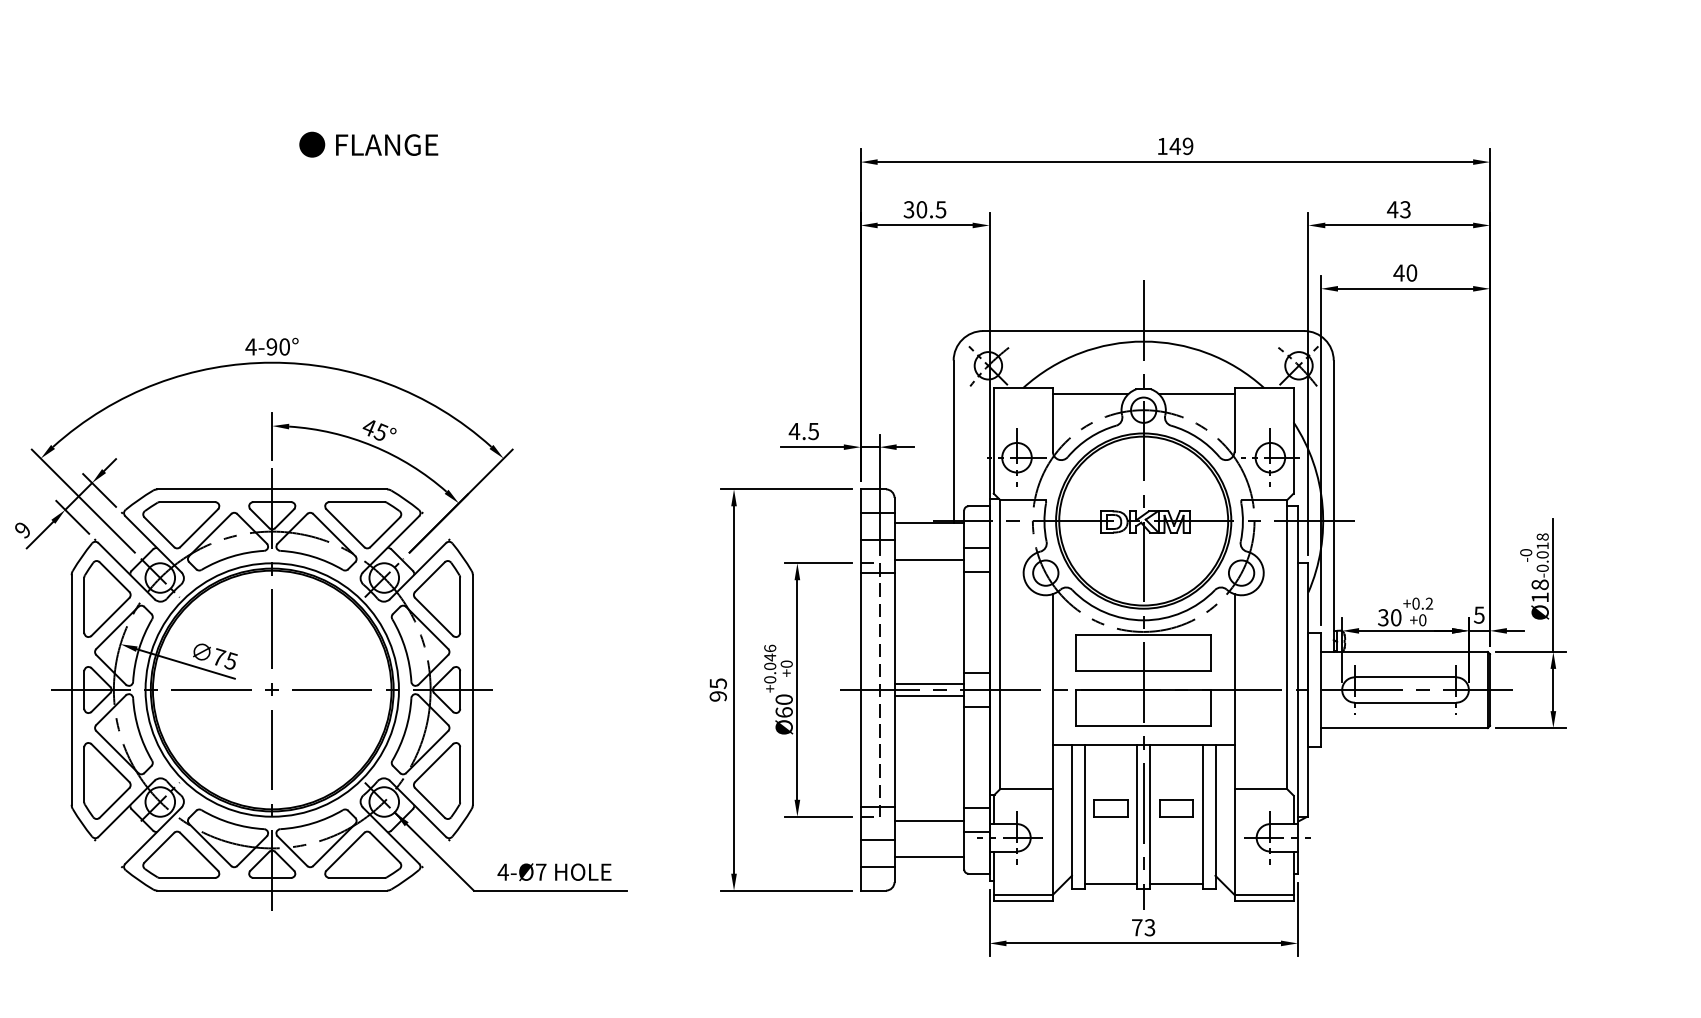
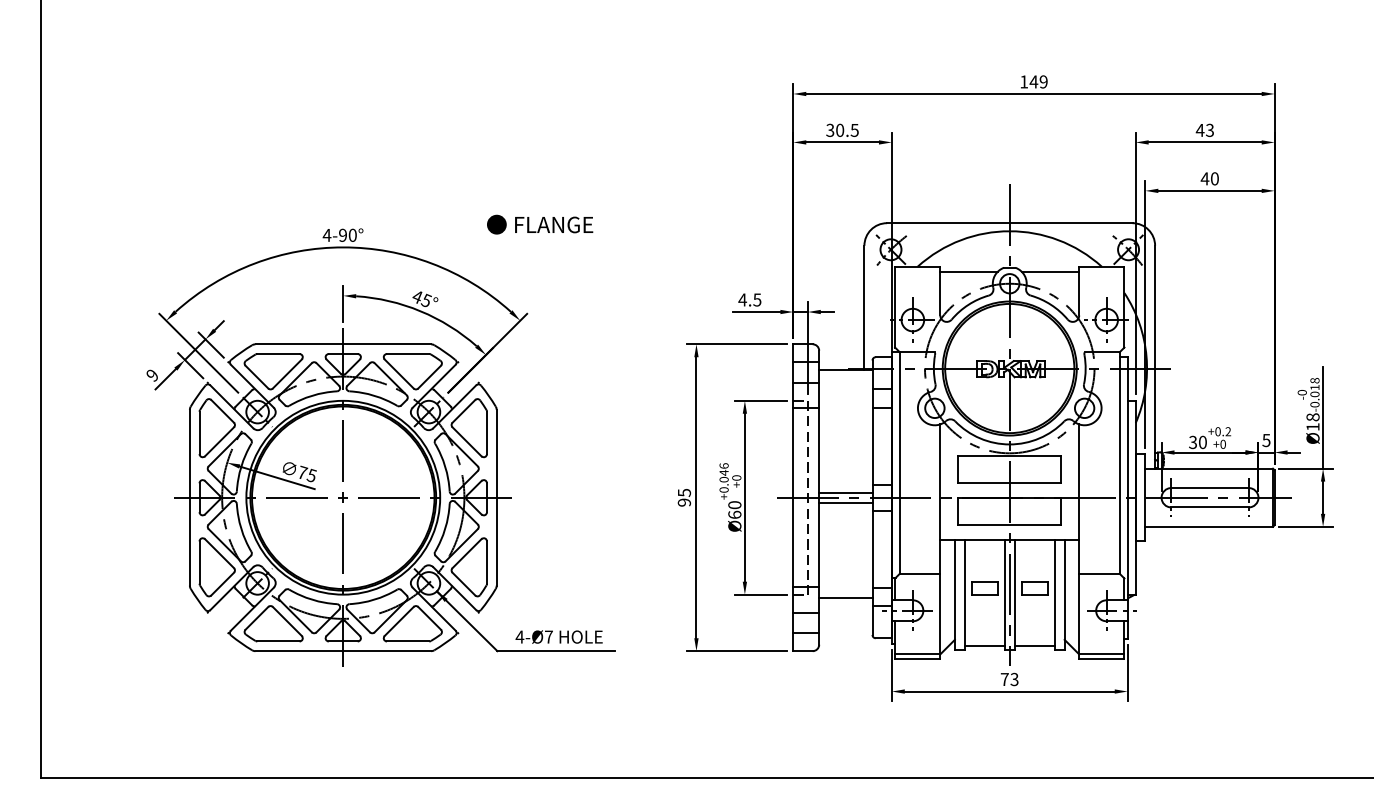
text: (369, 144) -> (540, 224), moved
line: (928, 558) -> (845, 397), removed
line: (928, 857) -> (845, 625), removed

